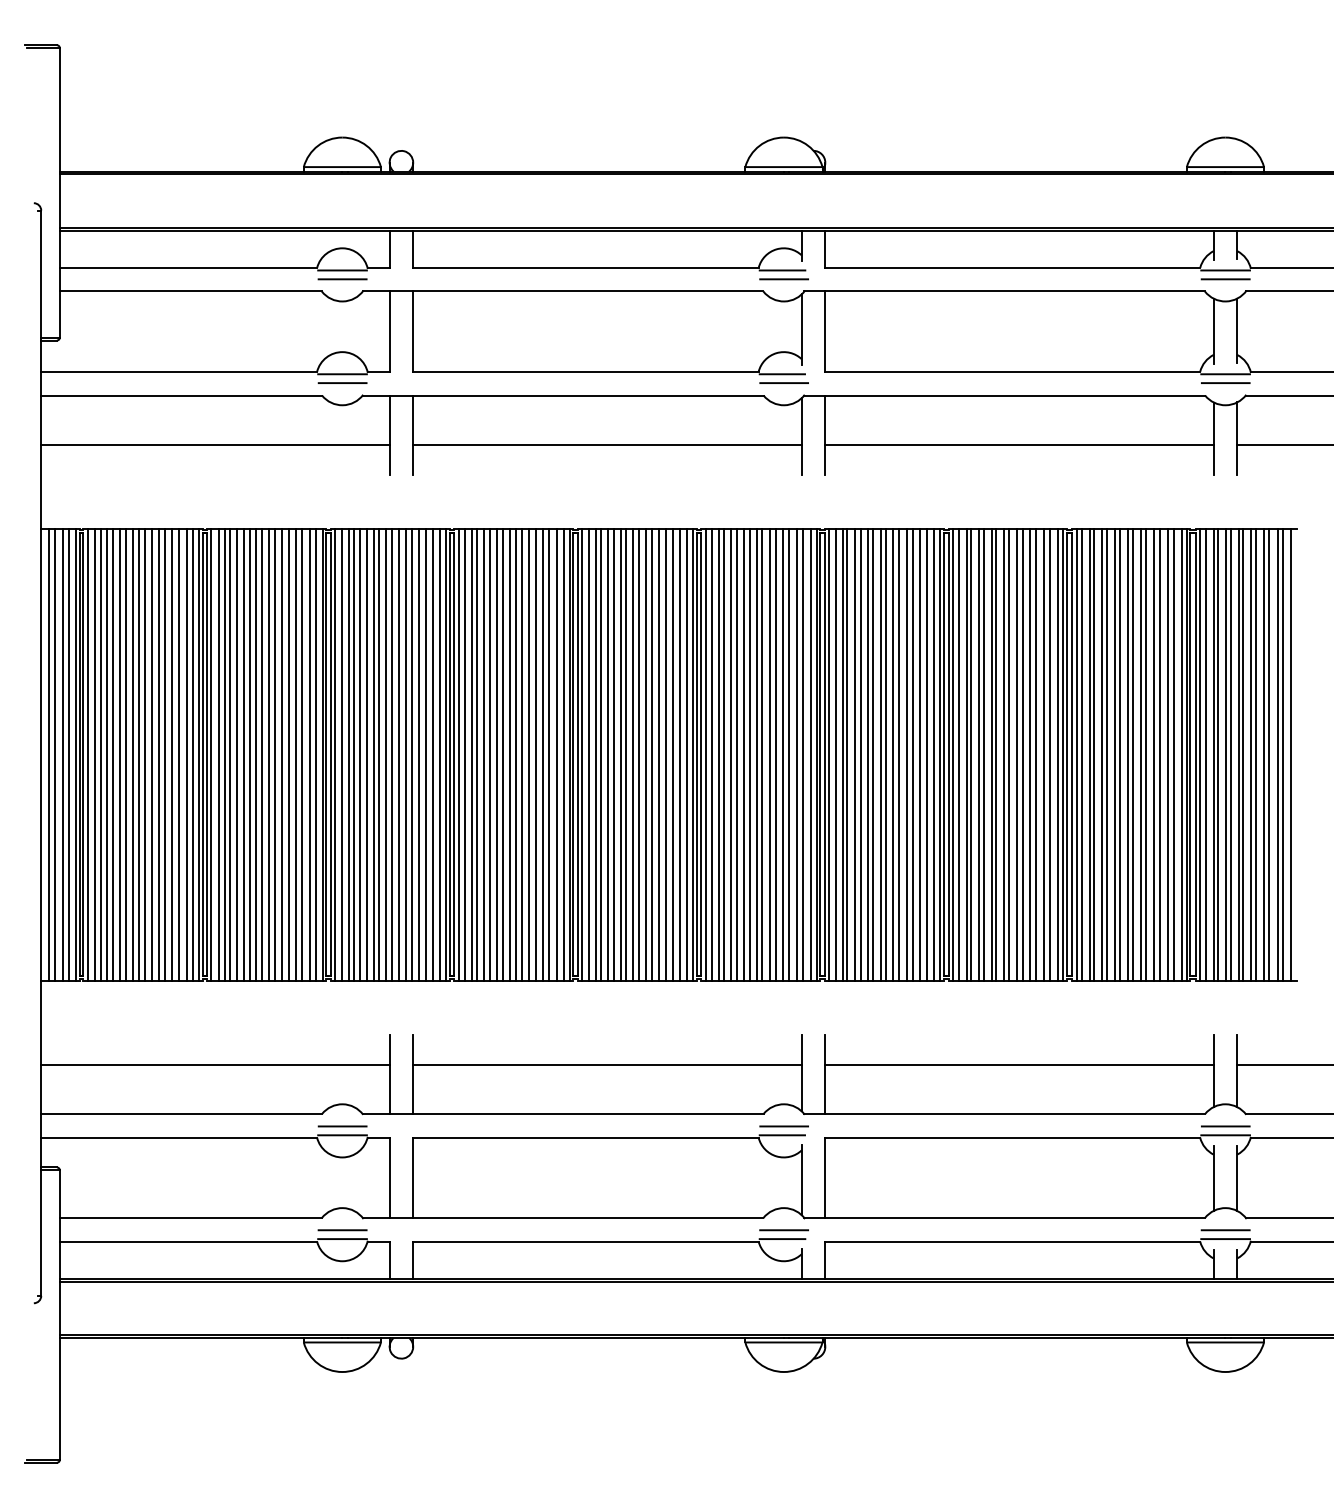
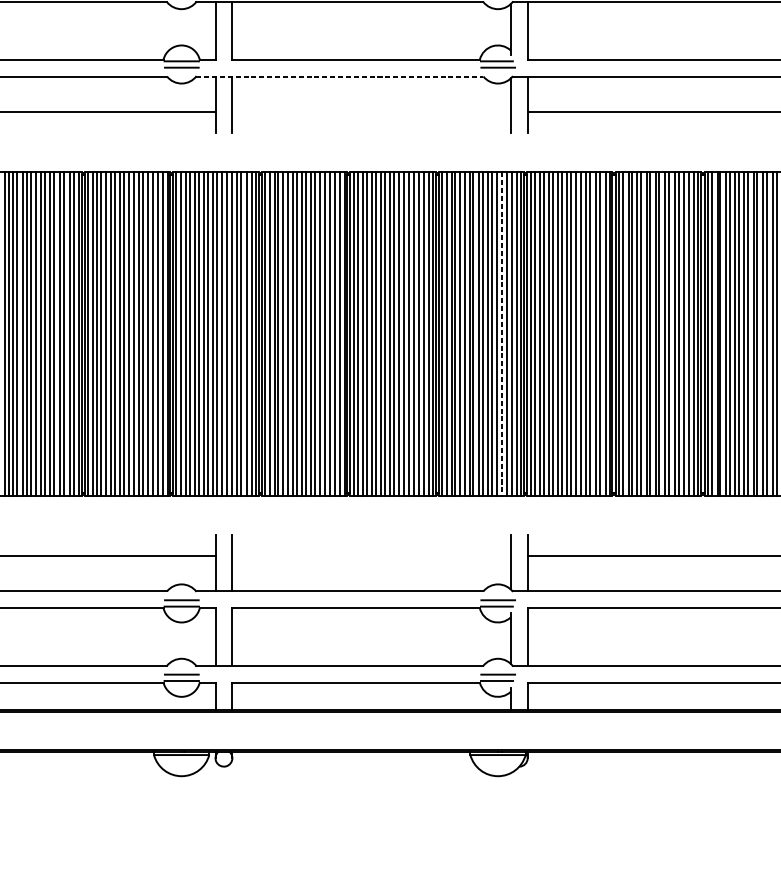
line: (563, 395) -> (340, 76), solid -> dashed
line: (607, 444) -> (371, 111), removed
line: (789, 754) -> (502, 333), solid -> dashed
line: (607, 1064) -> (371, 555), removed

